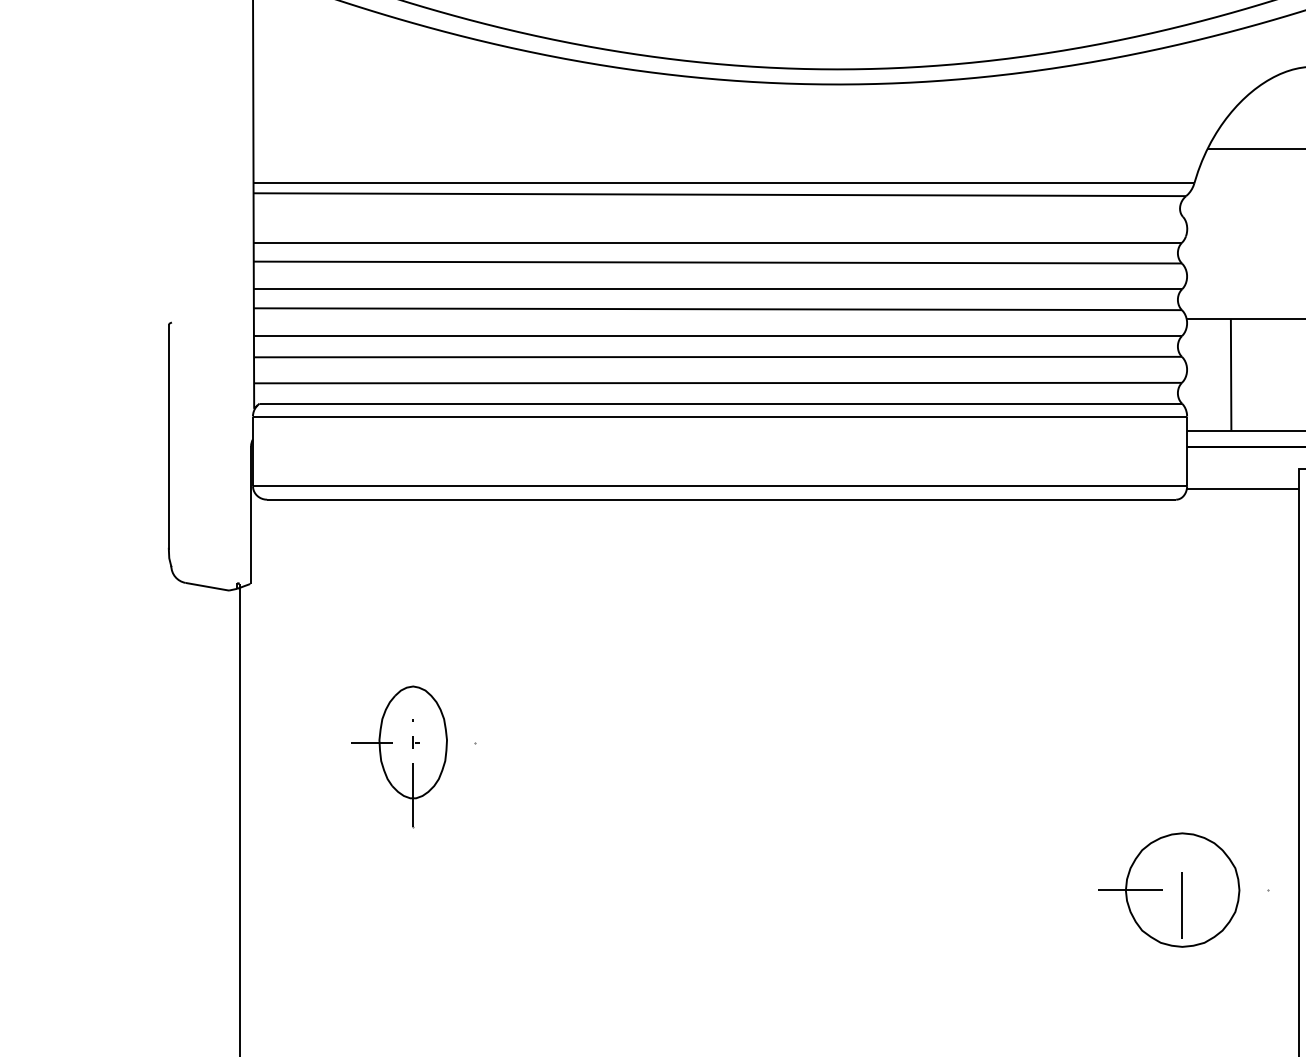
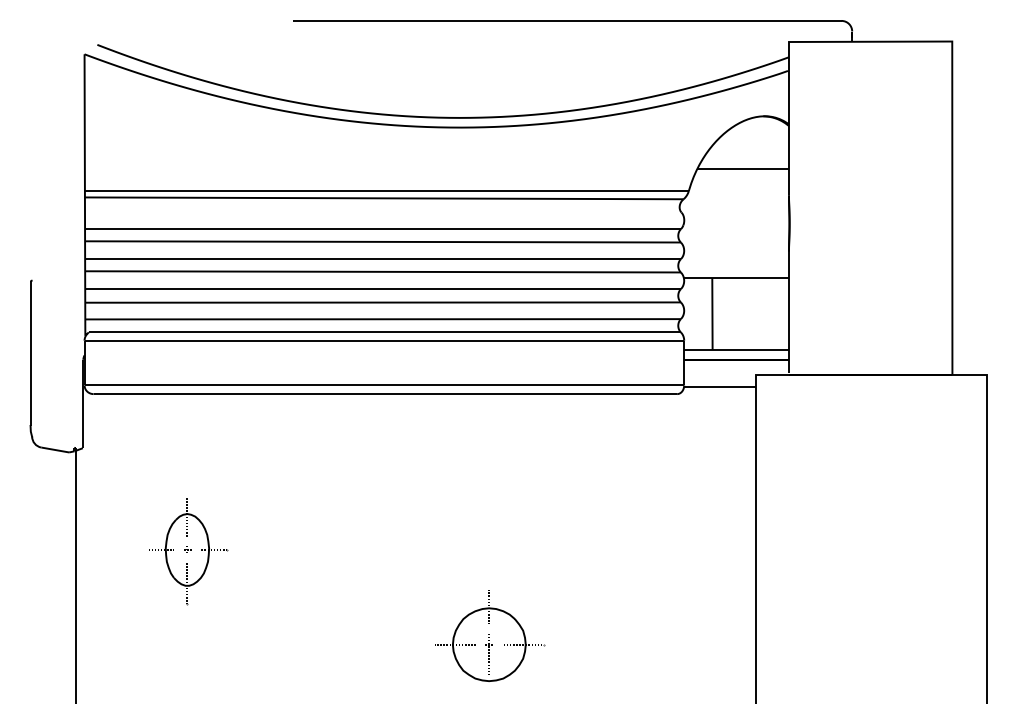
part: (1184, 875) -> (490, 635), moved

